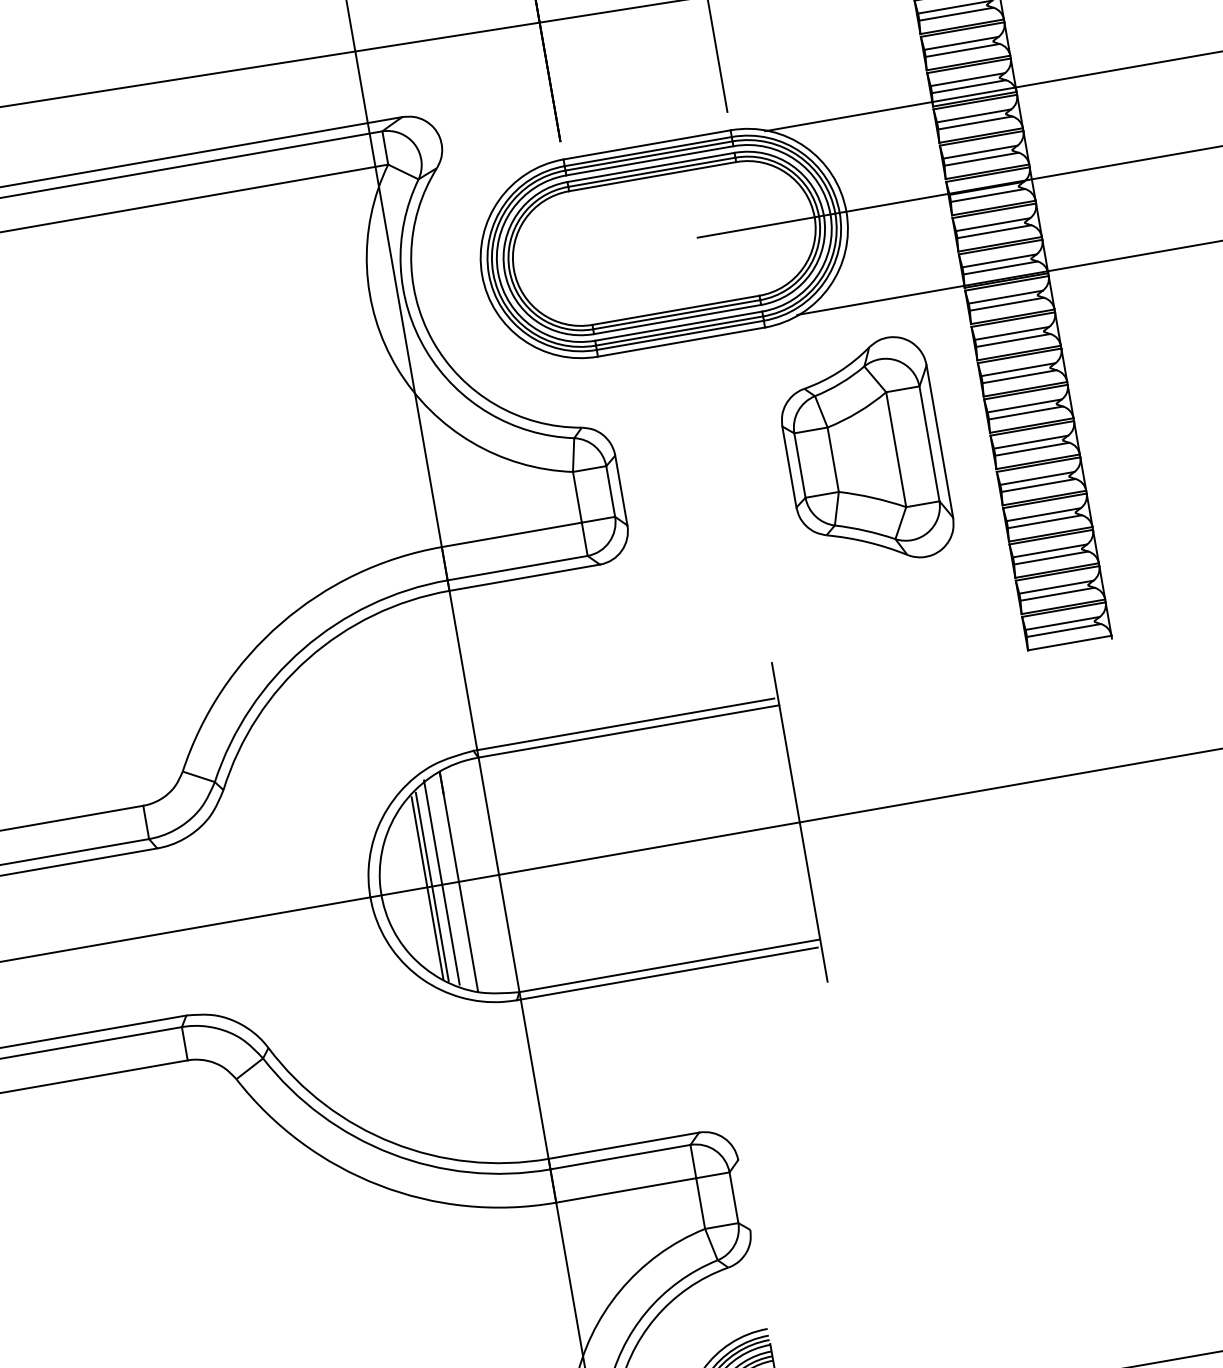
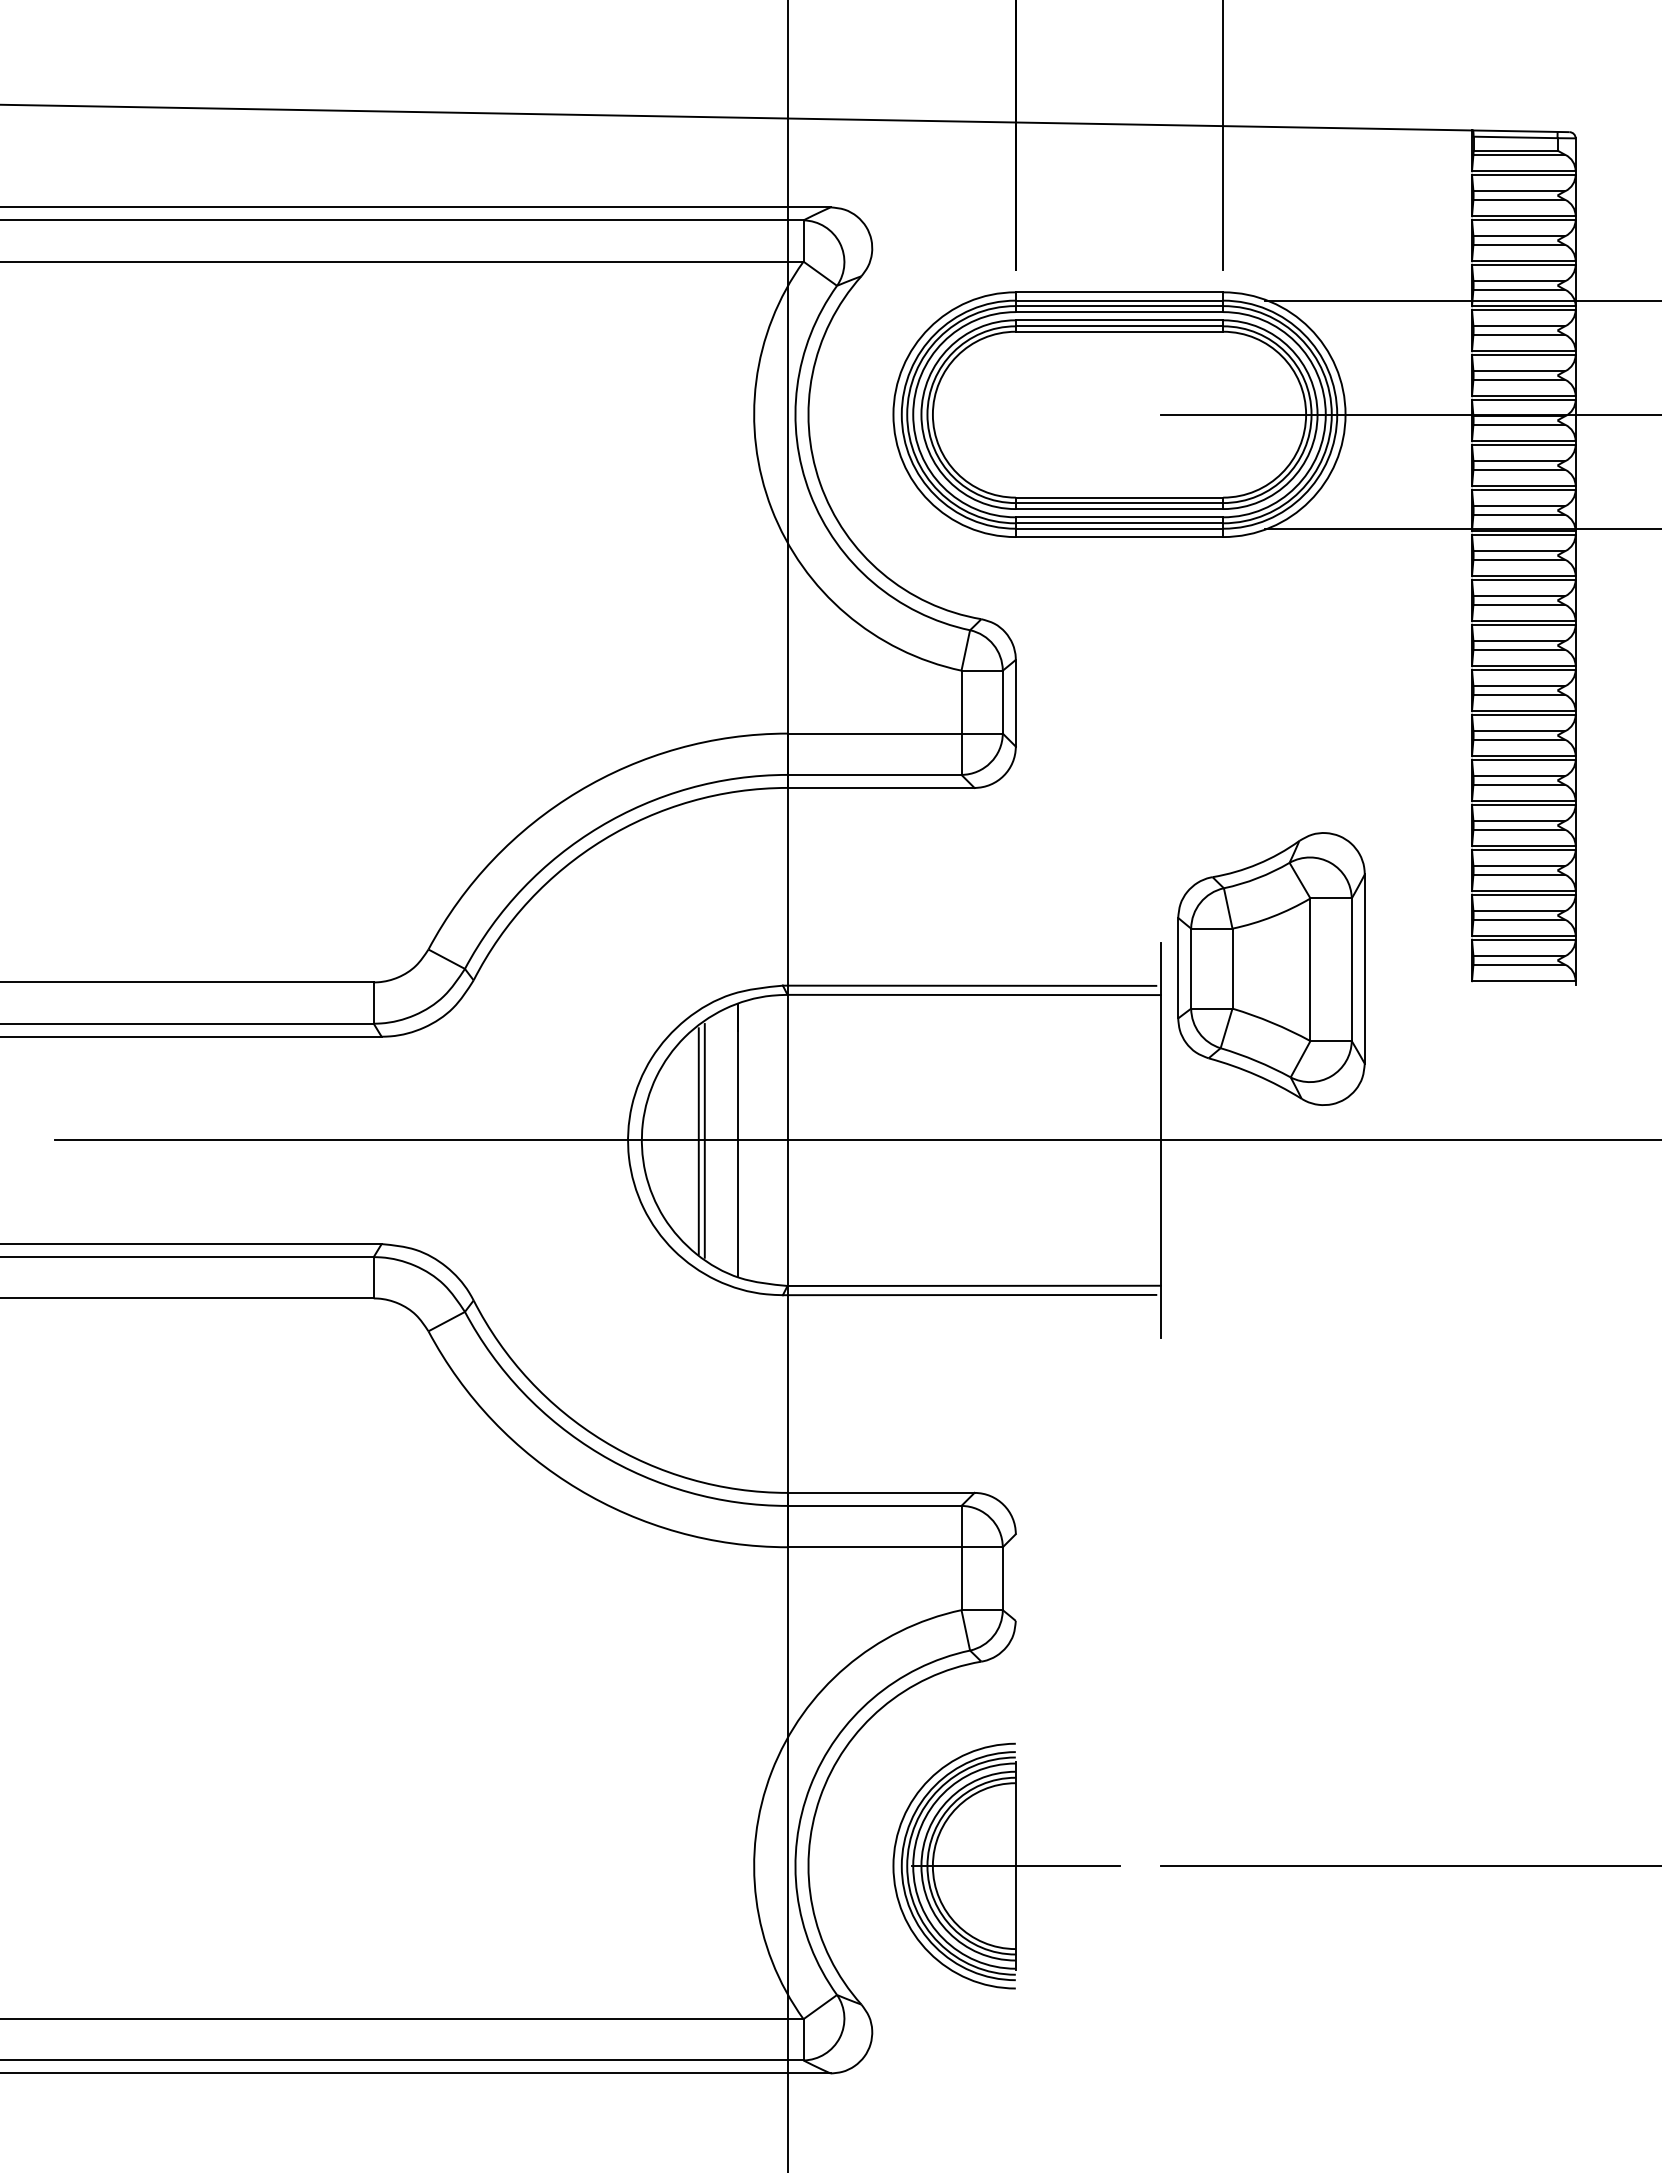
part: (864, 454) -> (1271, 968), moved
line: (442, 882) -> (717, 1137), removed

